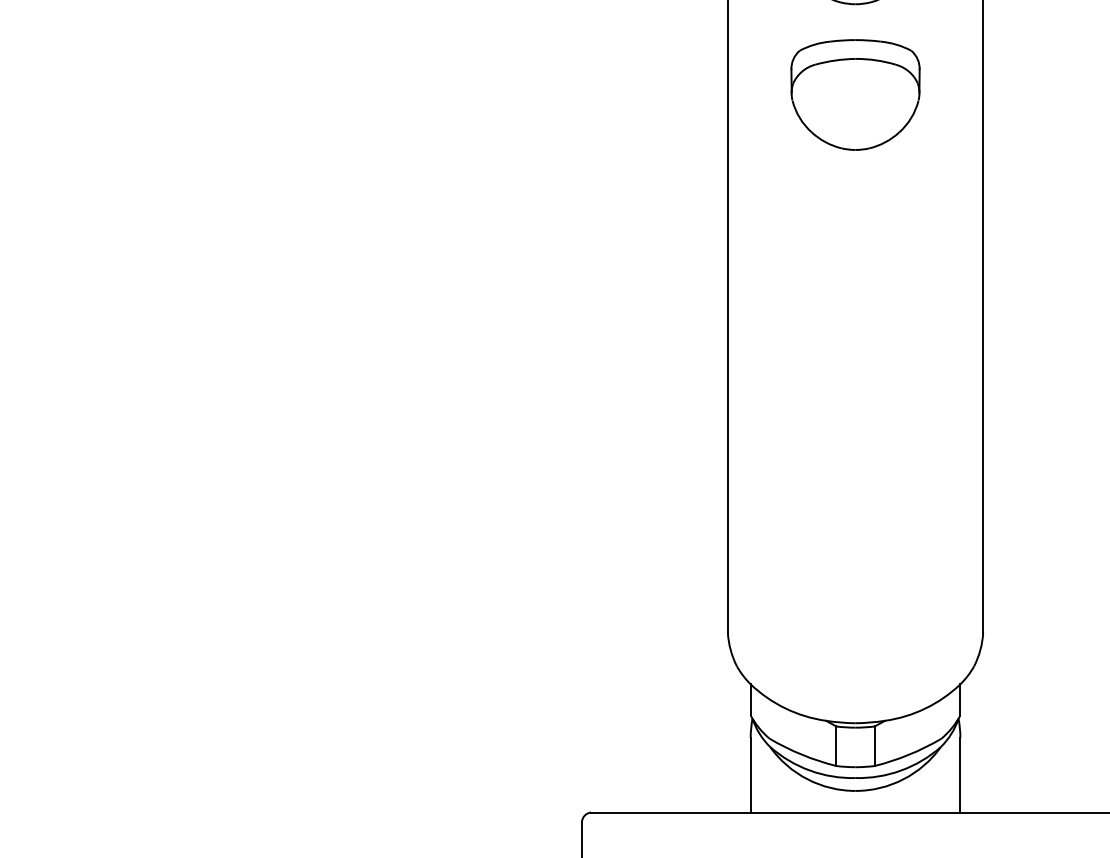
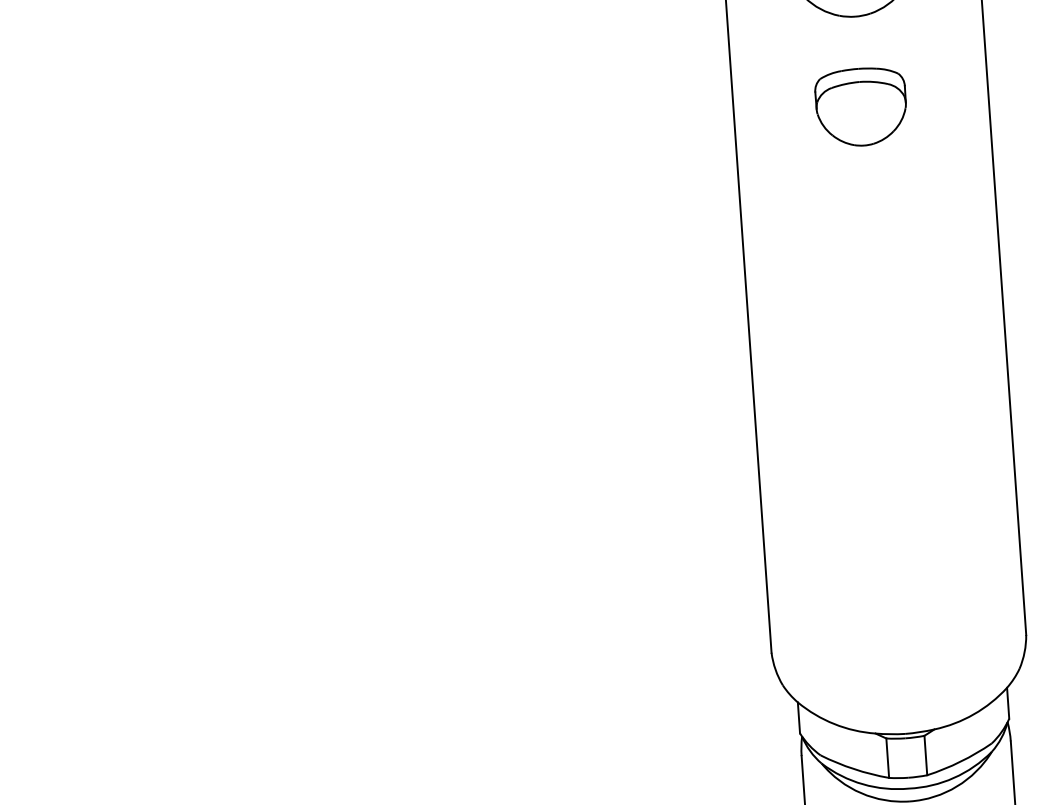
part: (855, 94) -> (861, 106), size x0.7

